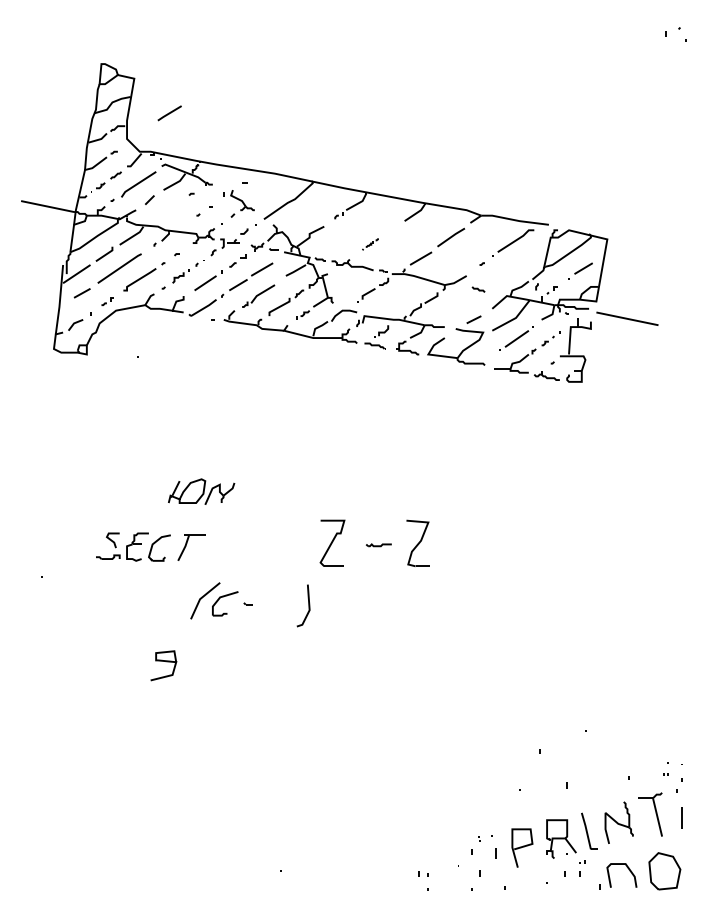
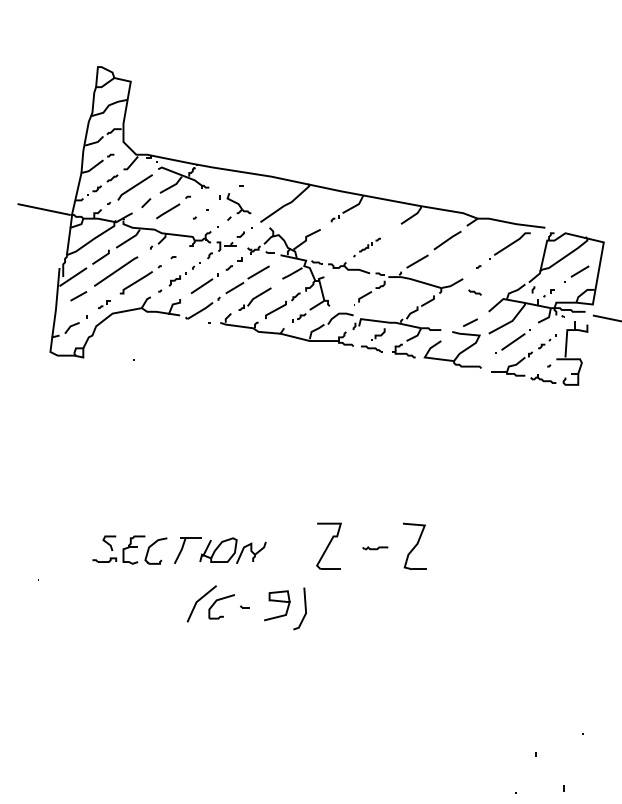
line: (169, 113) -> (167, 211), moved
part: (370, 244) -> (366, 247), size x1.67
part: (201, 491) -> (232, 550), moved
curve: (163, 661) -> (276, 601), moved

